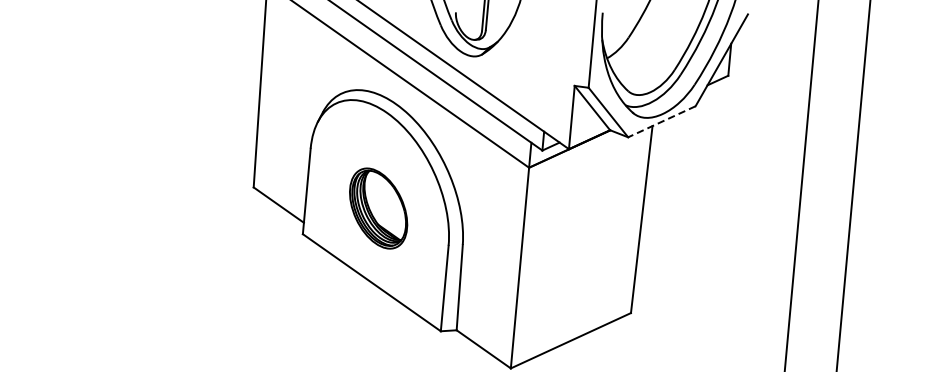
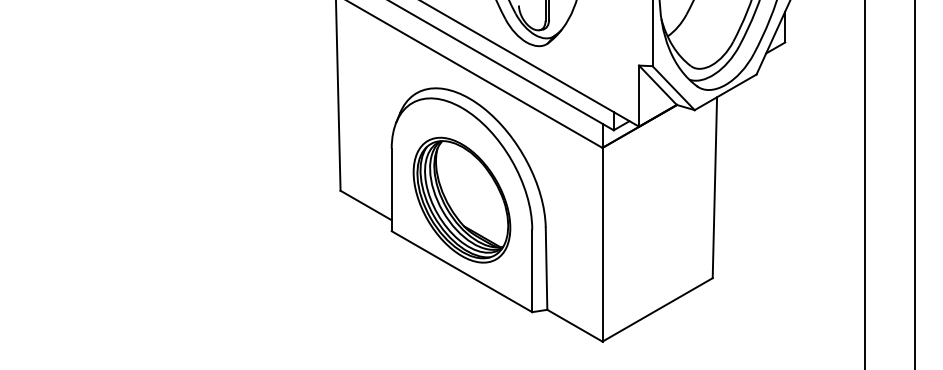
line: (661, 121) -> (725, 92), dashed -> solid
part: (378, 207) -> (461, 199), size x1.67

